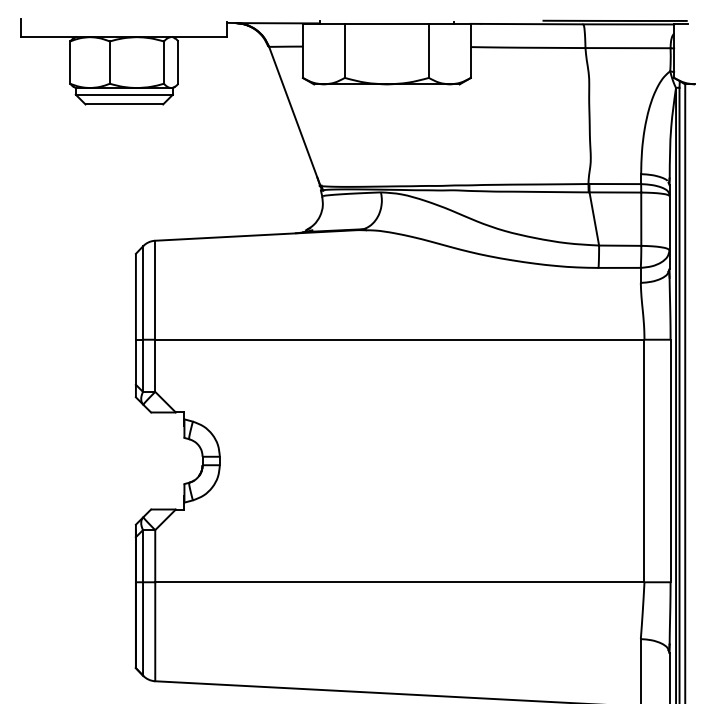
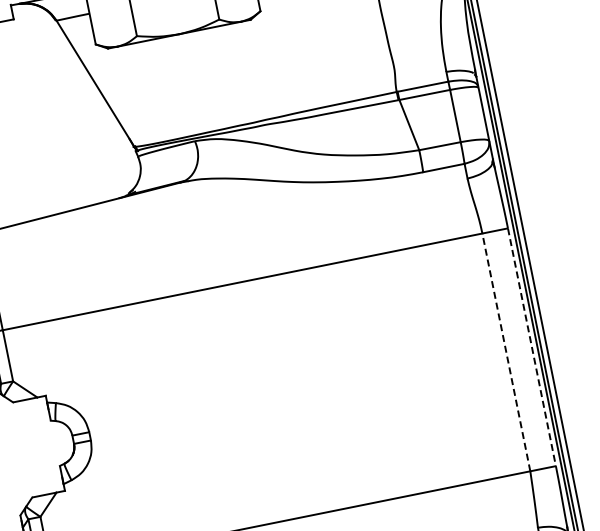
line: (644, 460) -> (506, 351), solid -> dashed
line: (670, 461) -> (531, 347), solid -> dashed

